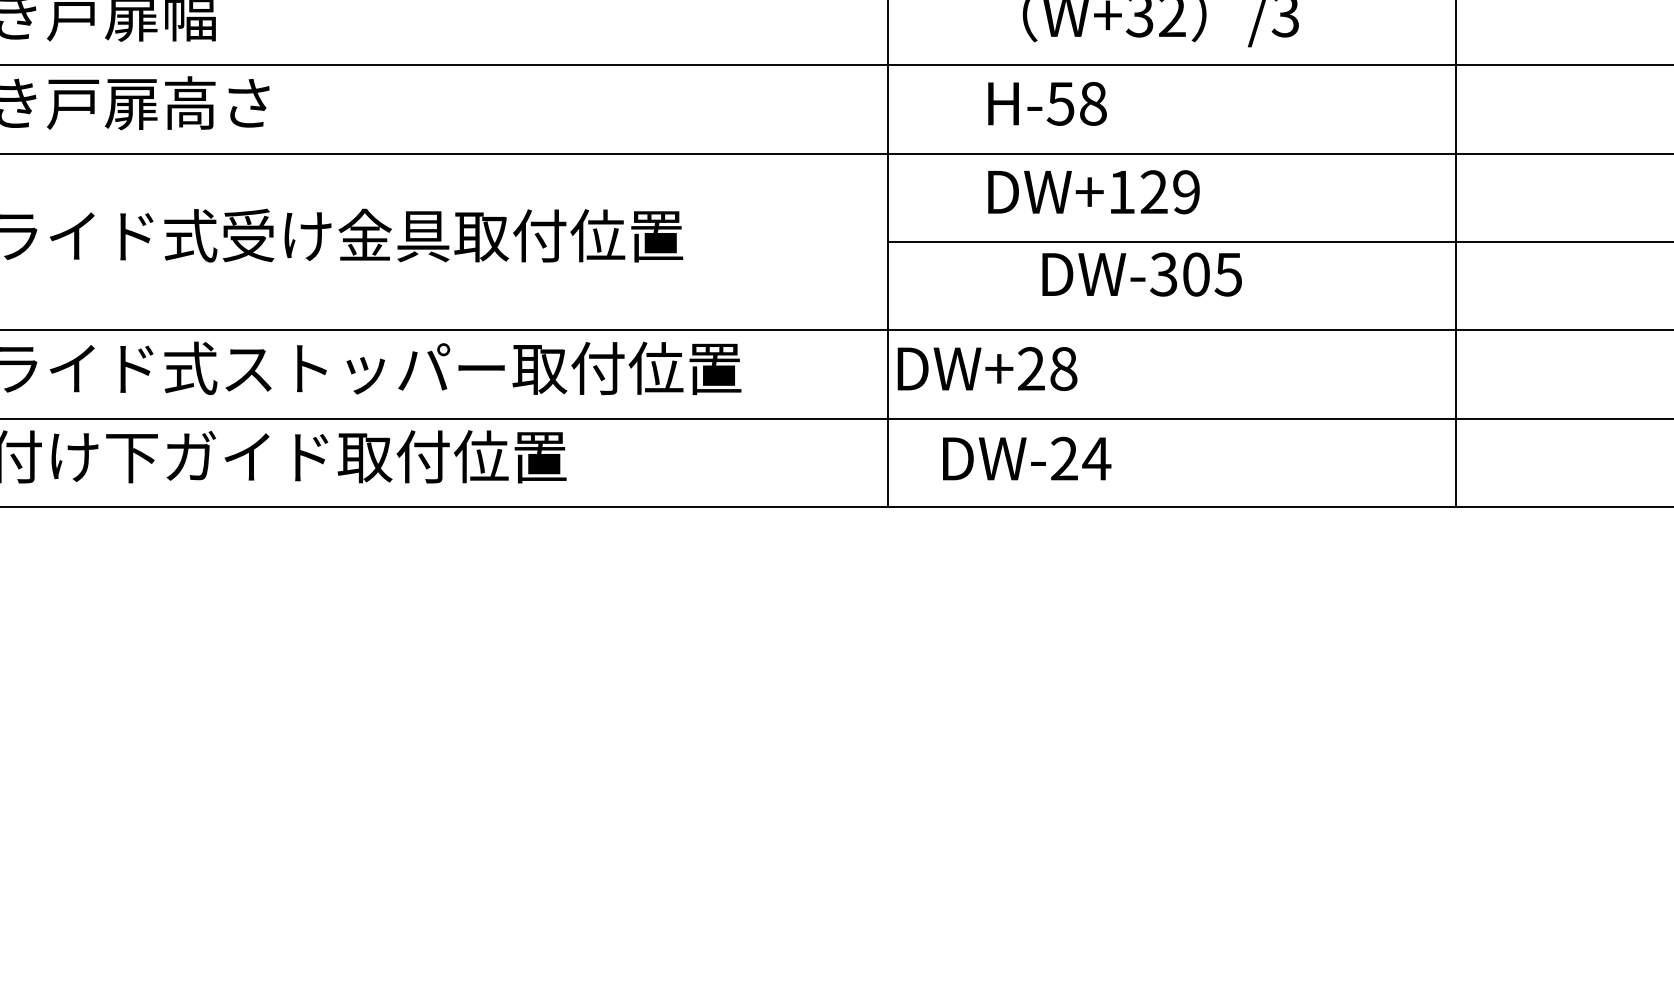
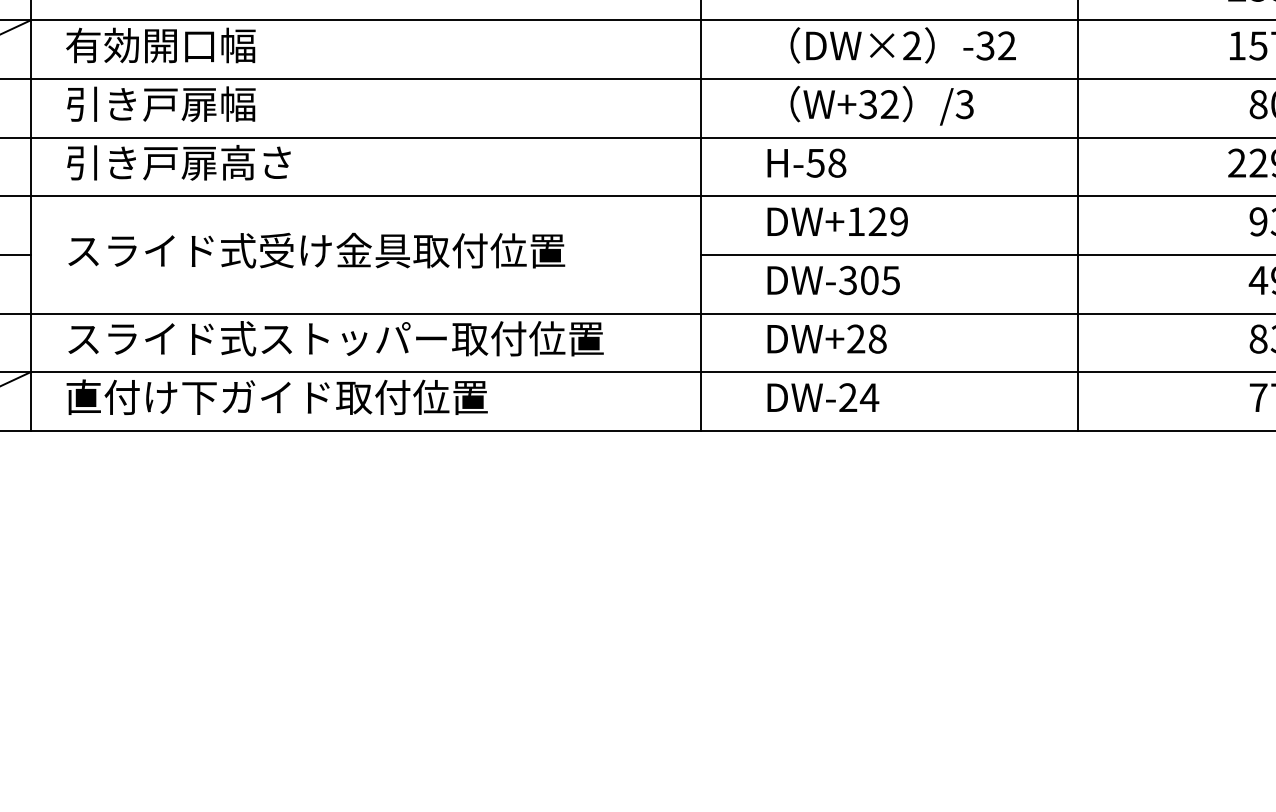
text: (1141, 274) -> (833, 280), moved
text: (986, 368) -> (826, 338), moved
text: (1027, 458) -> (823, 397), moved

